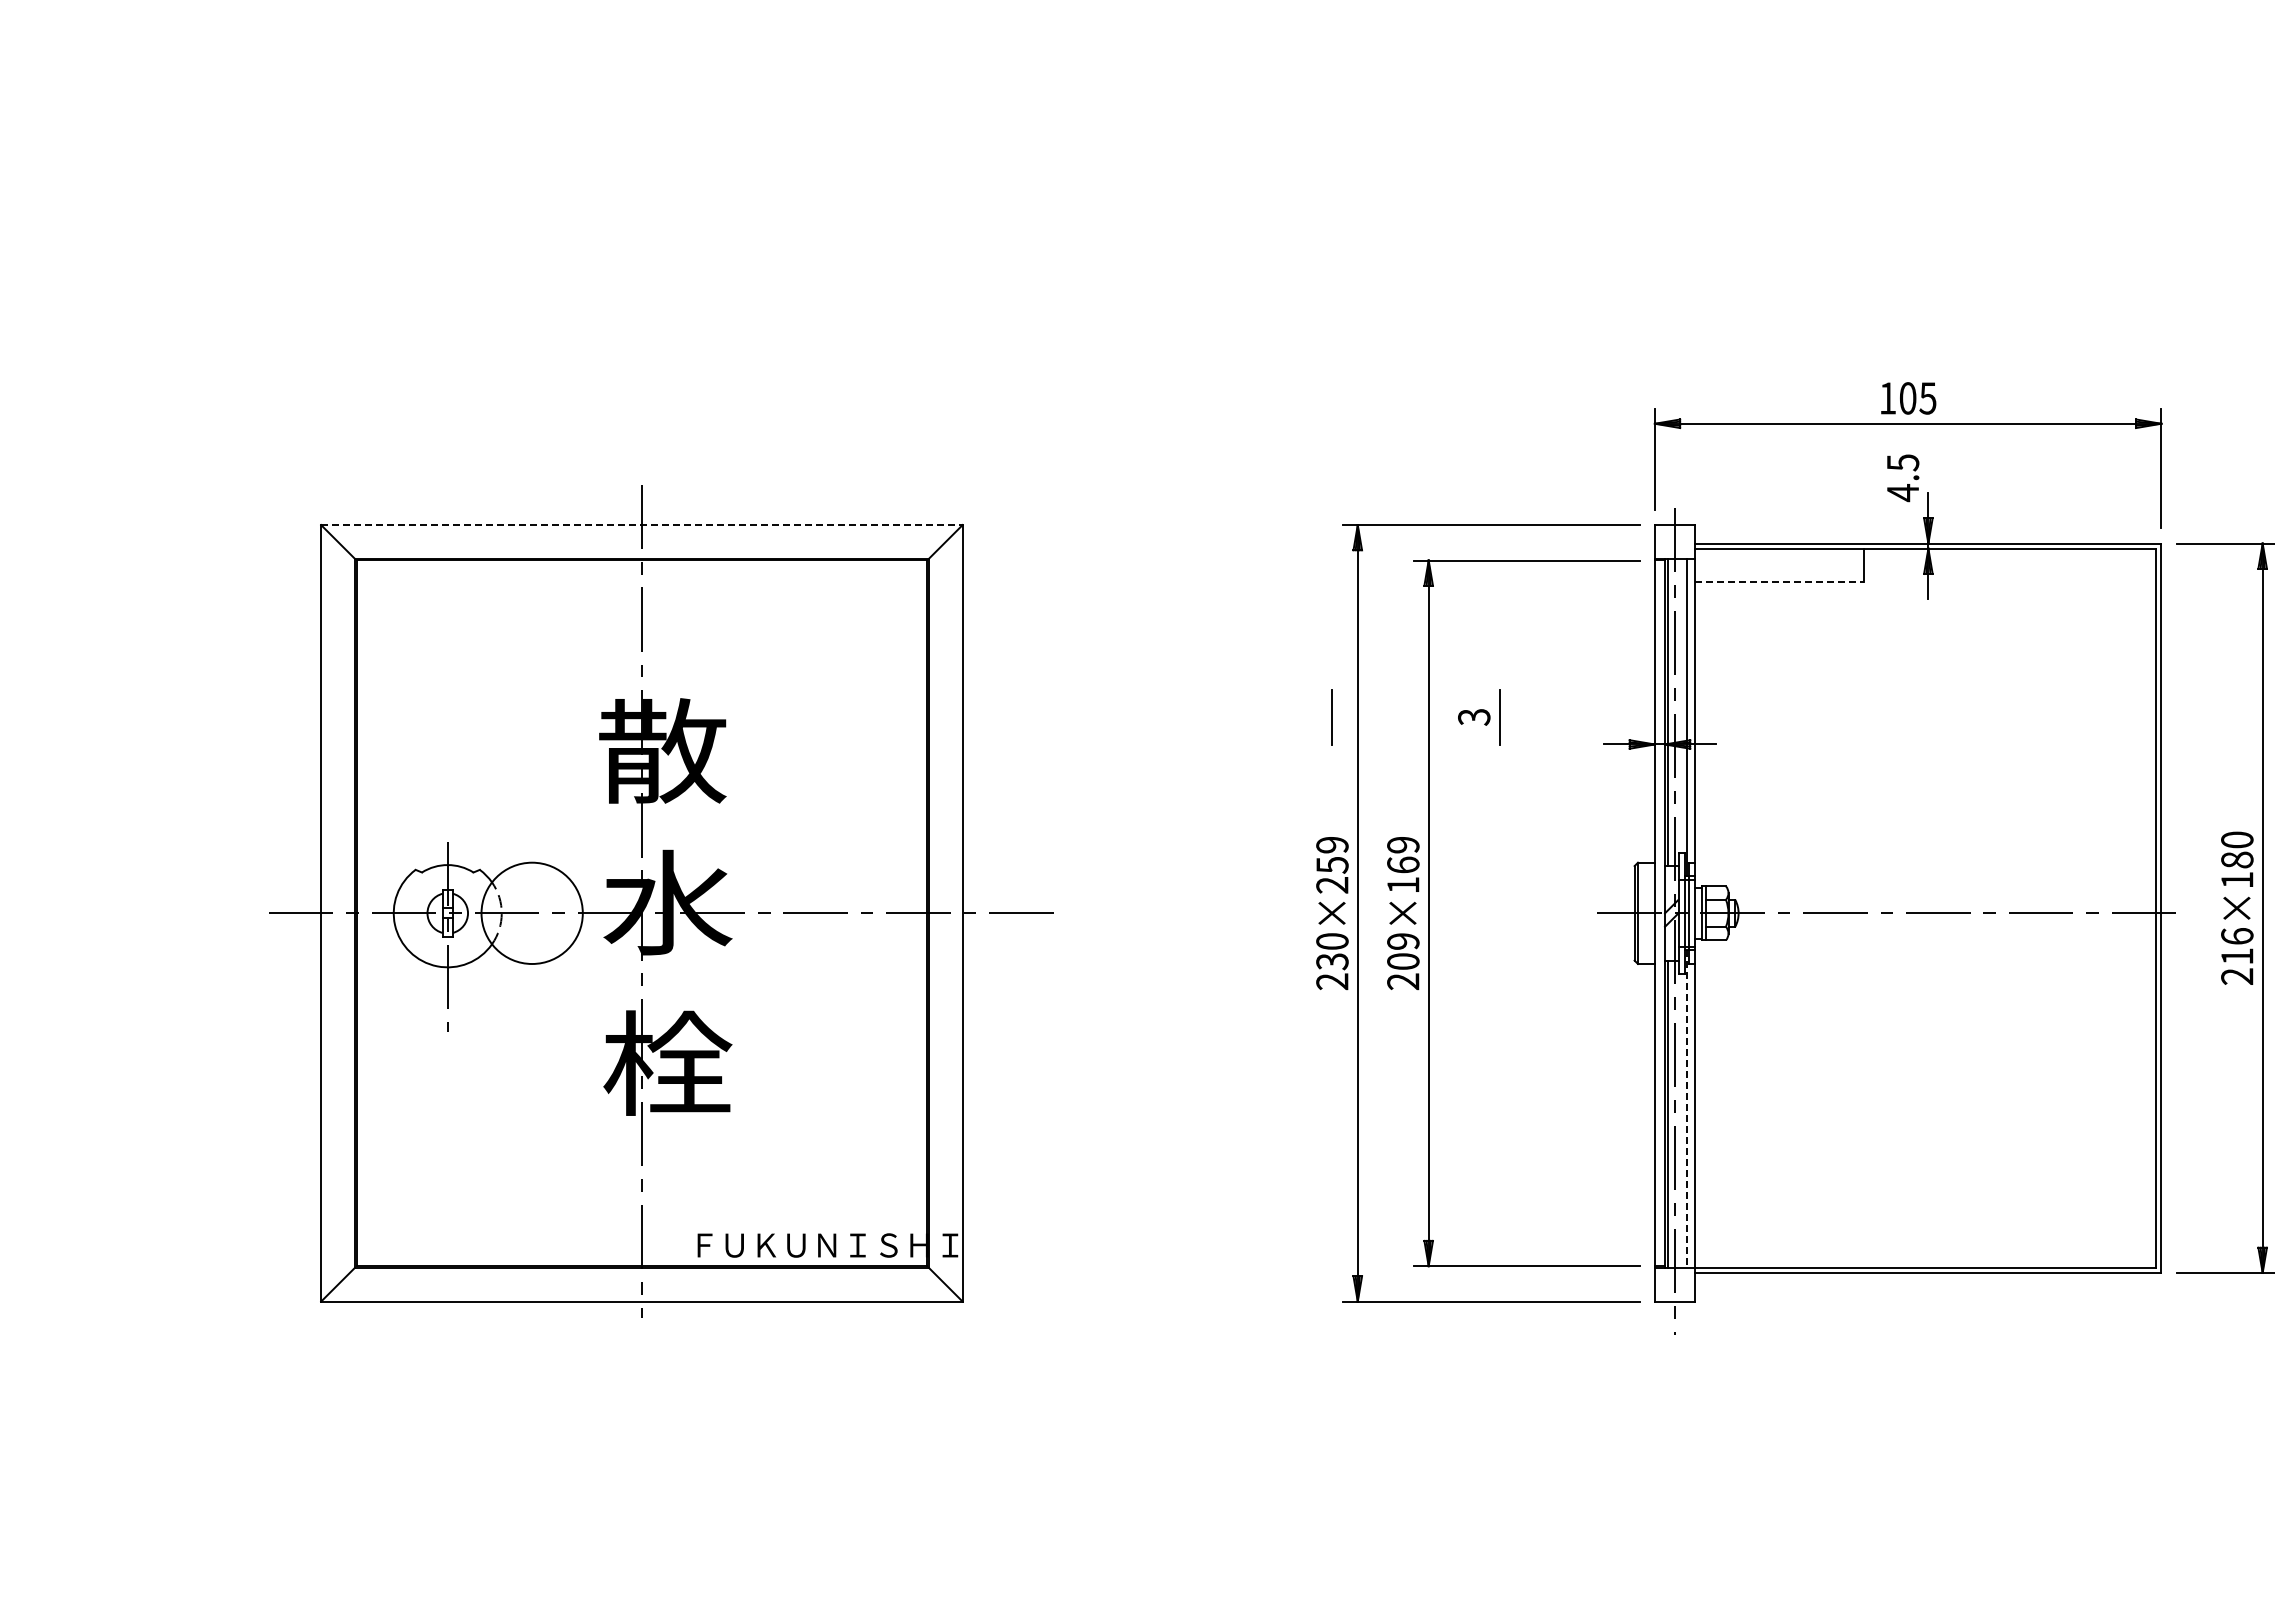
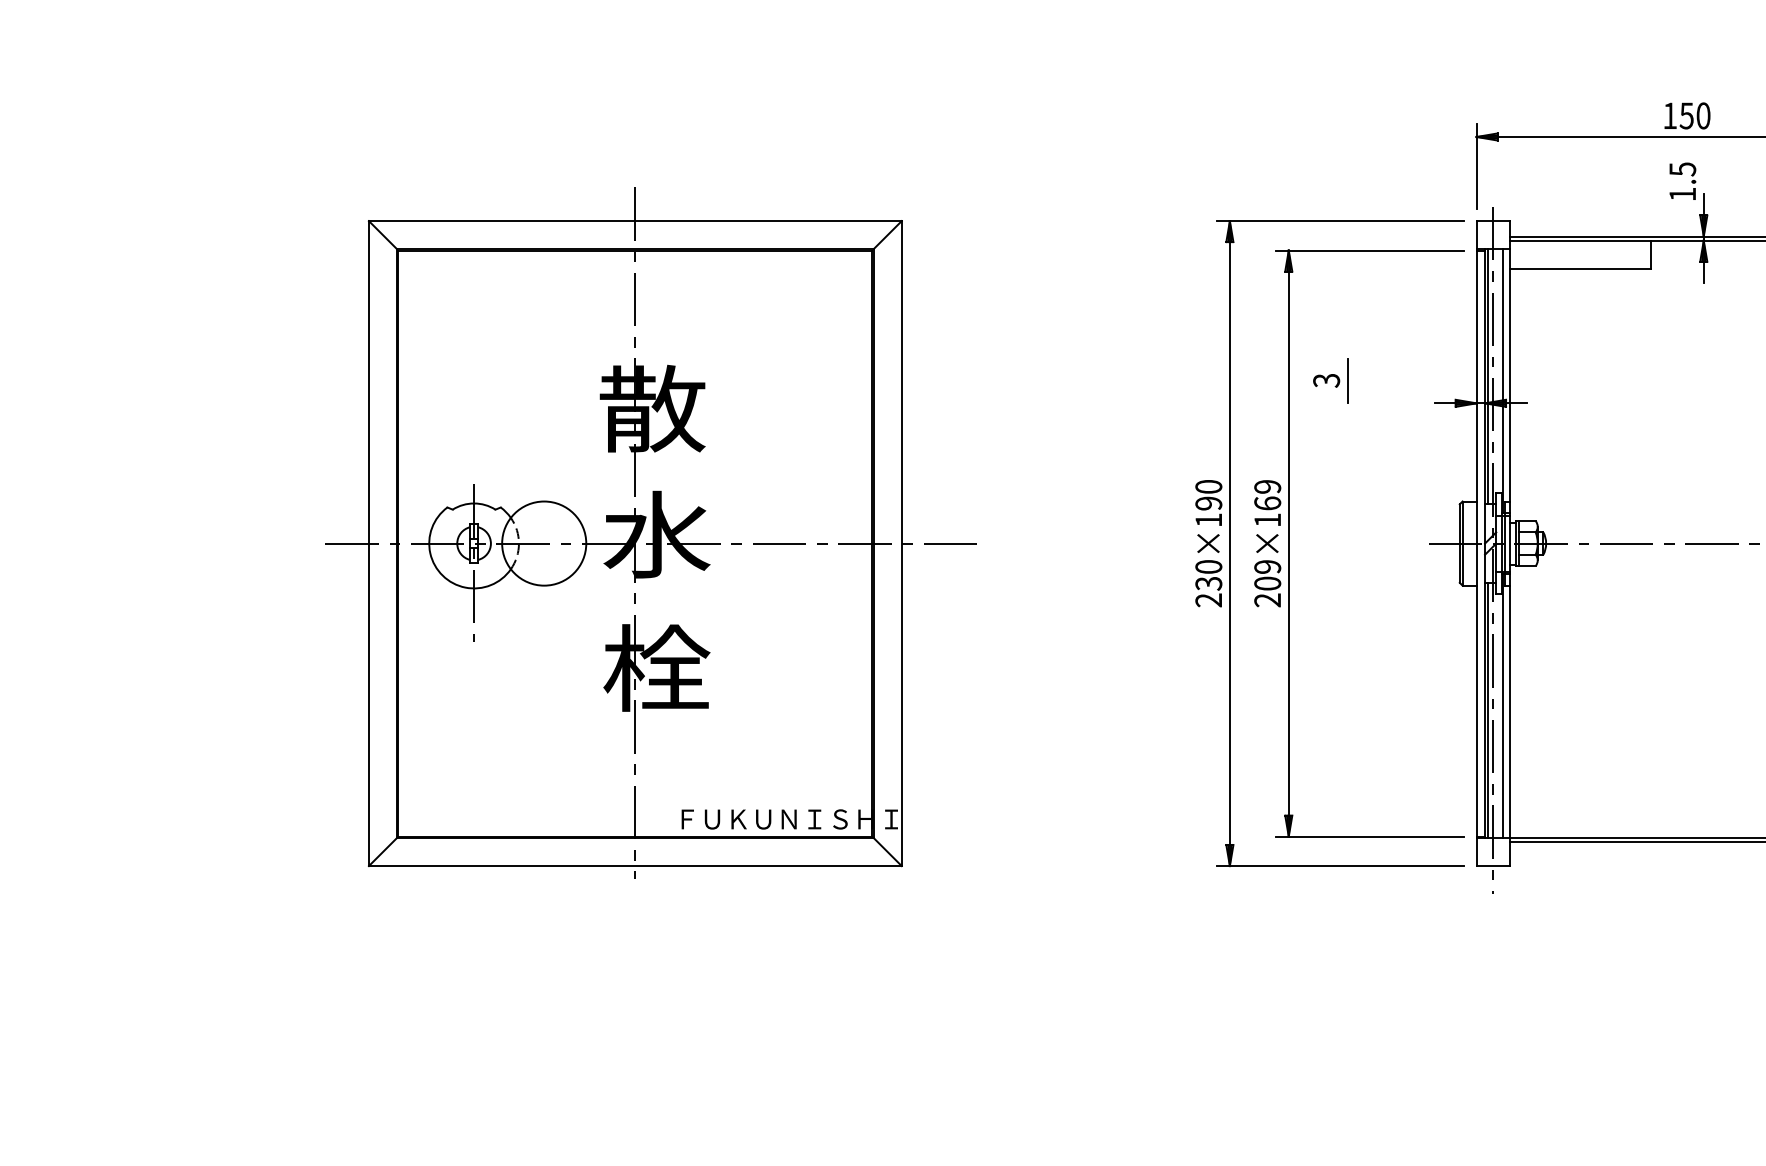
text: (1917, 398) -> (1694, 116), 105 -> 150
text: (1902, 493) -> (1682, 194), 4.5 -> 1.5
line: (641, 525) -> (635, 221), dashed -> solid
line: (1780, 582) -> (1580, 268), dashed -> solid
line: (1331, 717) -> (1208, 380), removed
text: (1332, 864) -> (1208, 503), 230×259 -> 230×190
line: (1686, 1109) -> (1502, 706), dashed -> solid

